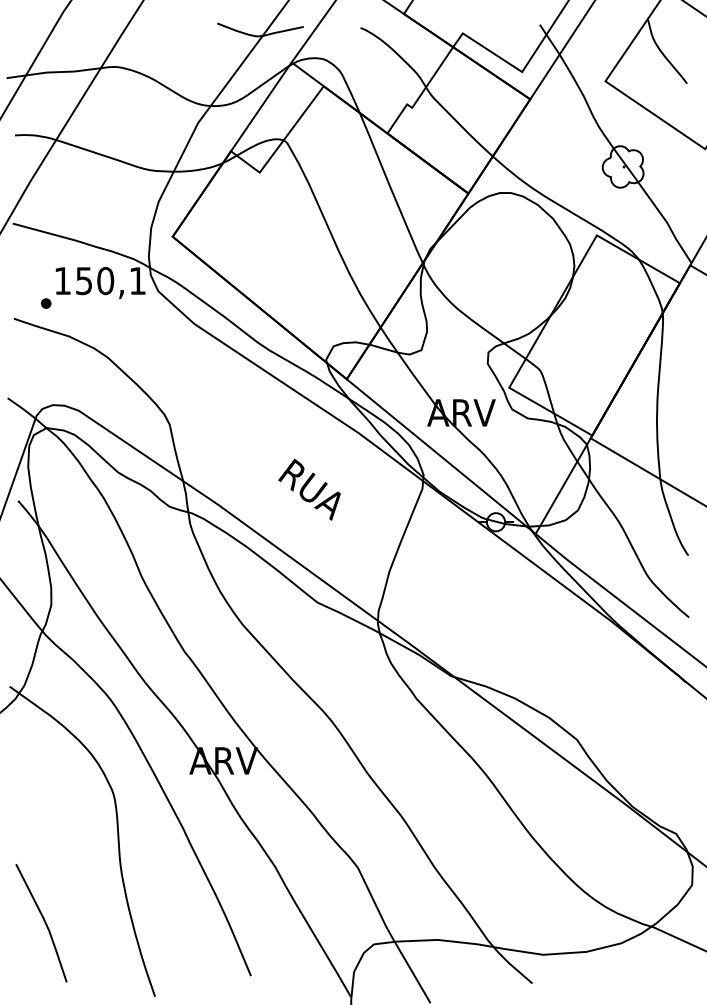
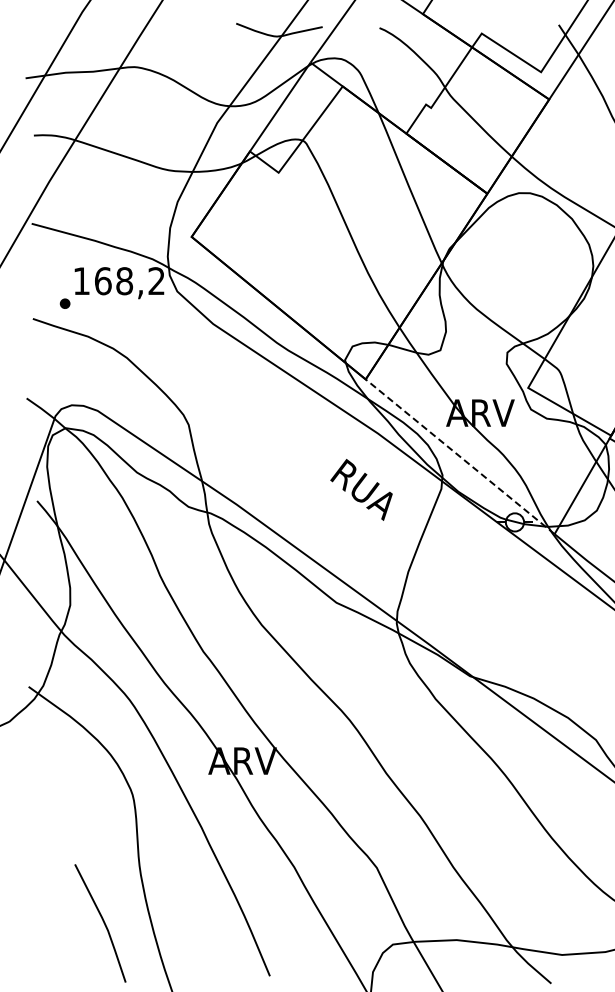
text: (110, 281) -> (129, 281), 150,1 -> 168,2
line: (440, 456) -> (459, 456), solid -> dashed
text: (309, 489) -> (361, 489), moved
line: (44, 923) -> (103, 923), moved

